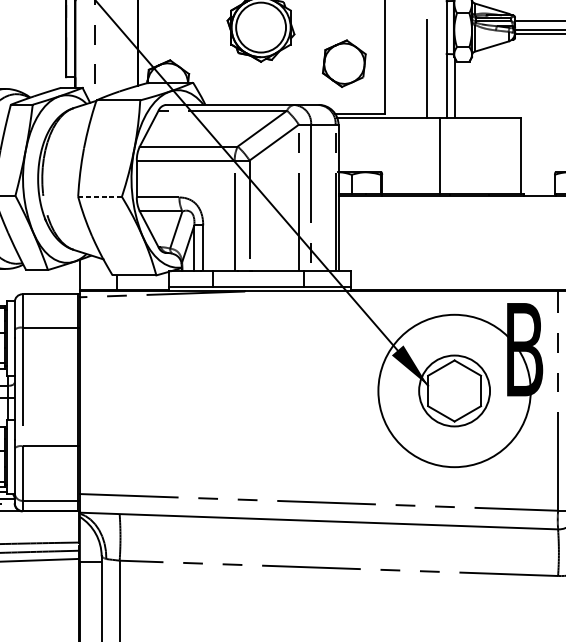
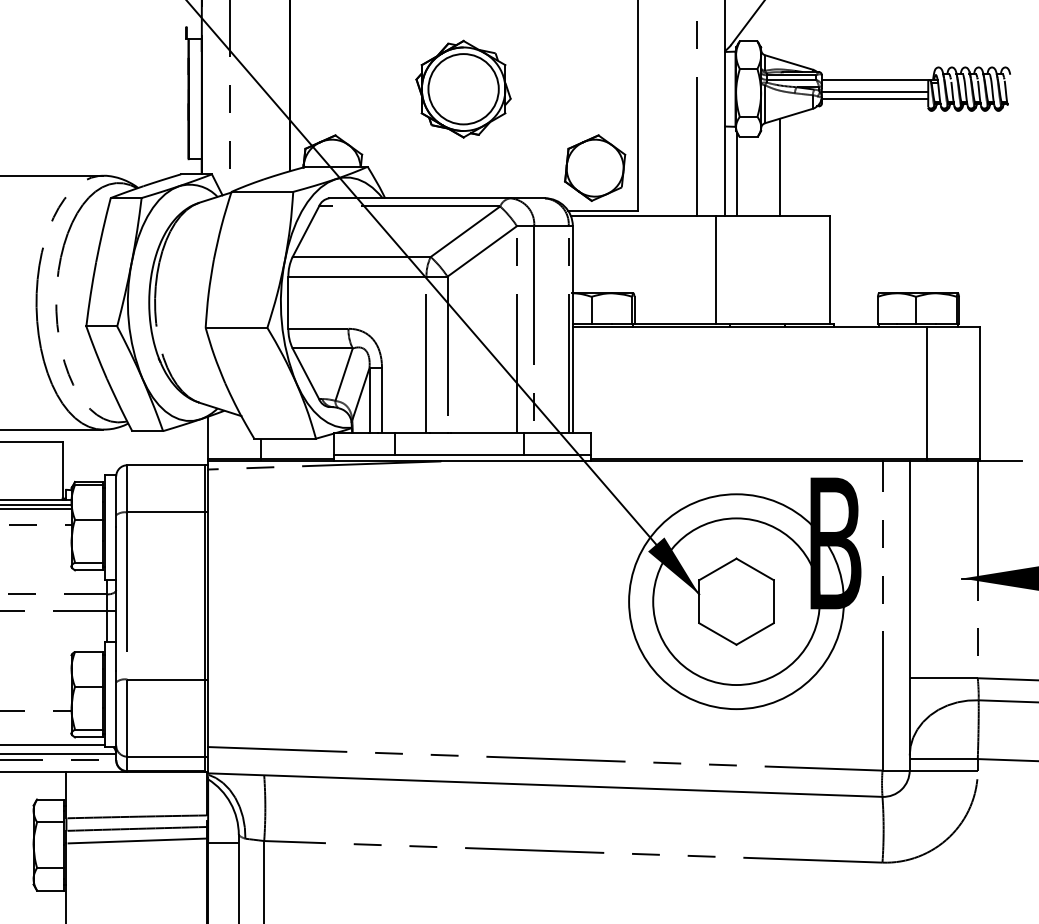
part: (344, 63) -> (595, 167), moved
line: (485, 83) -> (780, 167), added
line: (100, 196) -> (236, 327), dashed -> solid
circle: (454, 390) -> (736, 601), size x1.67

